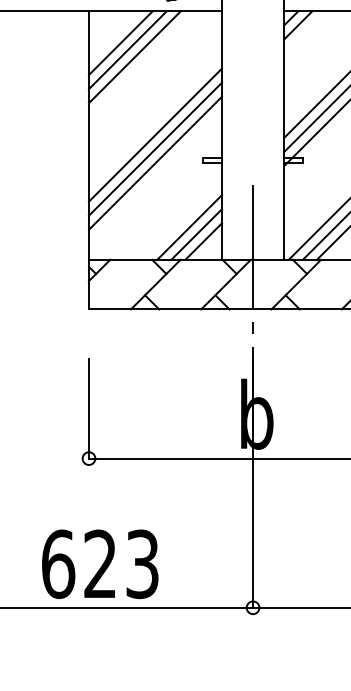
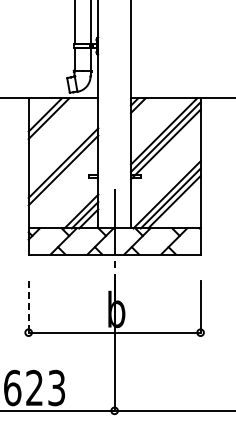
line: (134, 57) -> (52, 122), removed
line: (155, 162) -> (63, 177), removed
line: (88, 410) -> (28, 307), solid -> dashed

